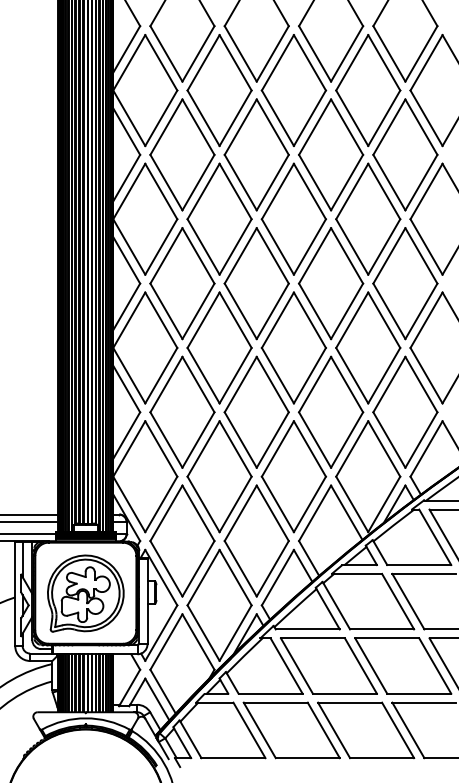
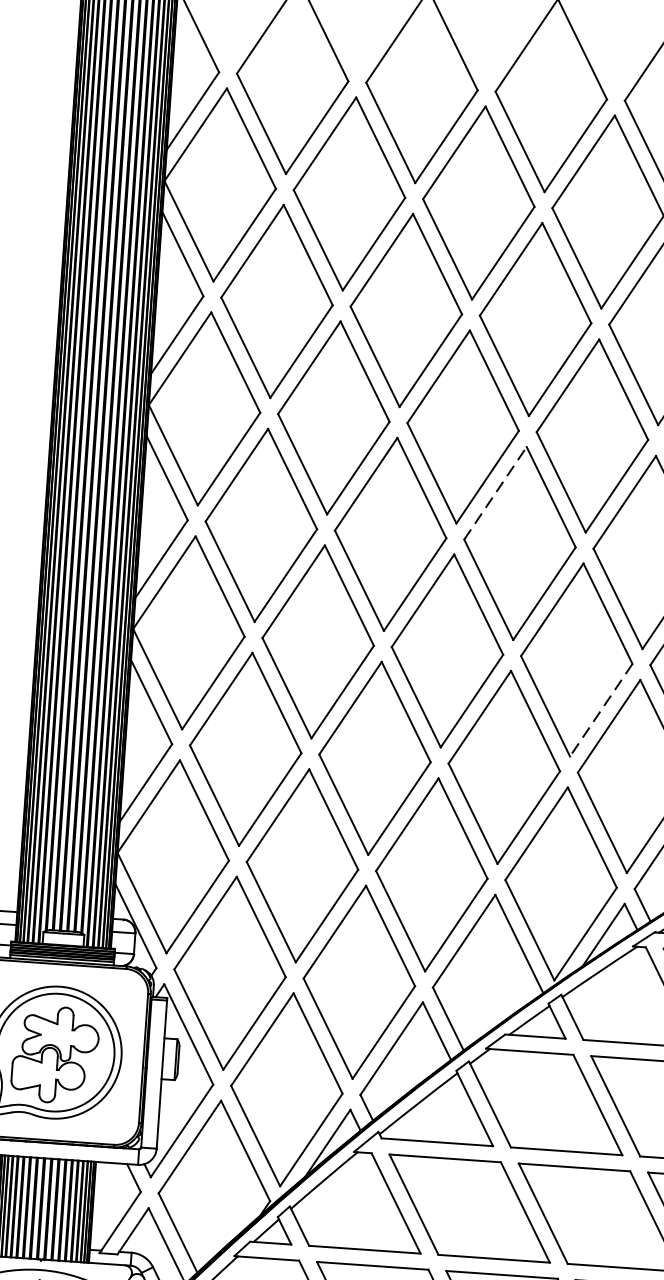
line: (315, 255) -> (496, 492), solid -> dashed
line: (384, 376) -> (601, 711), solid -> dashed

